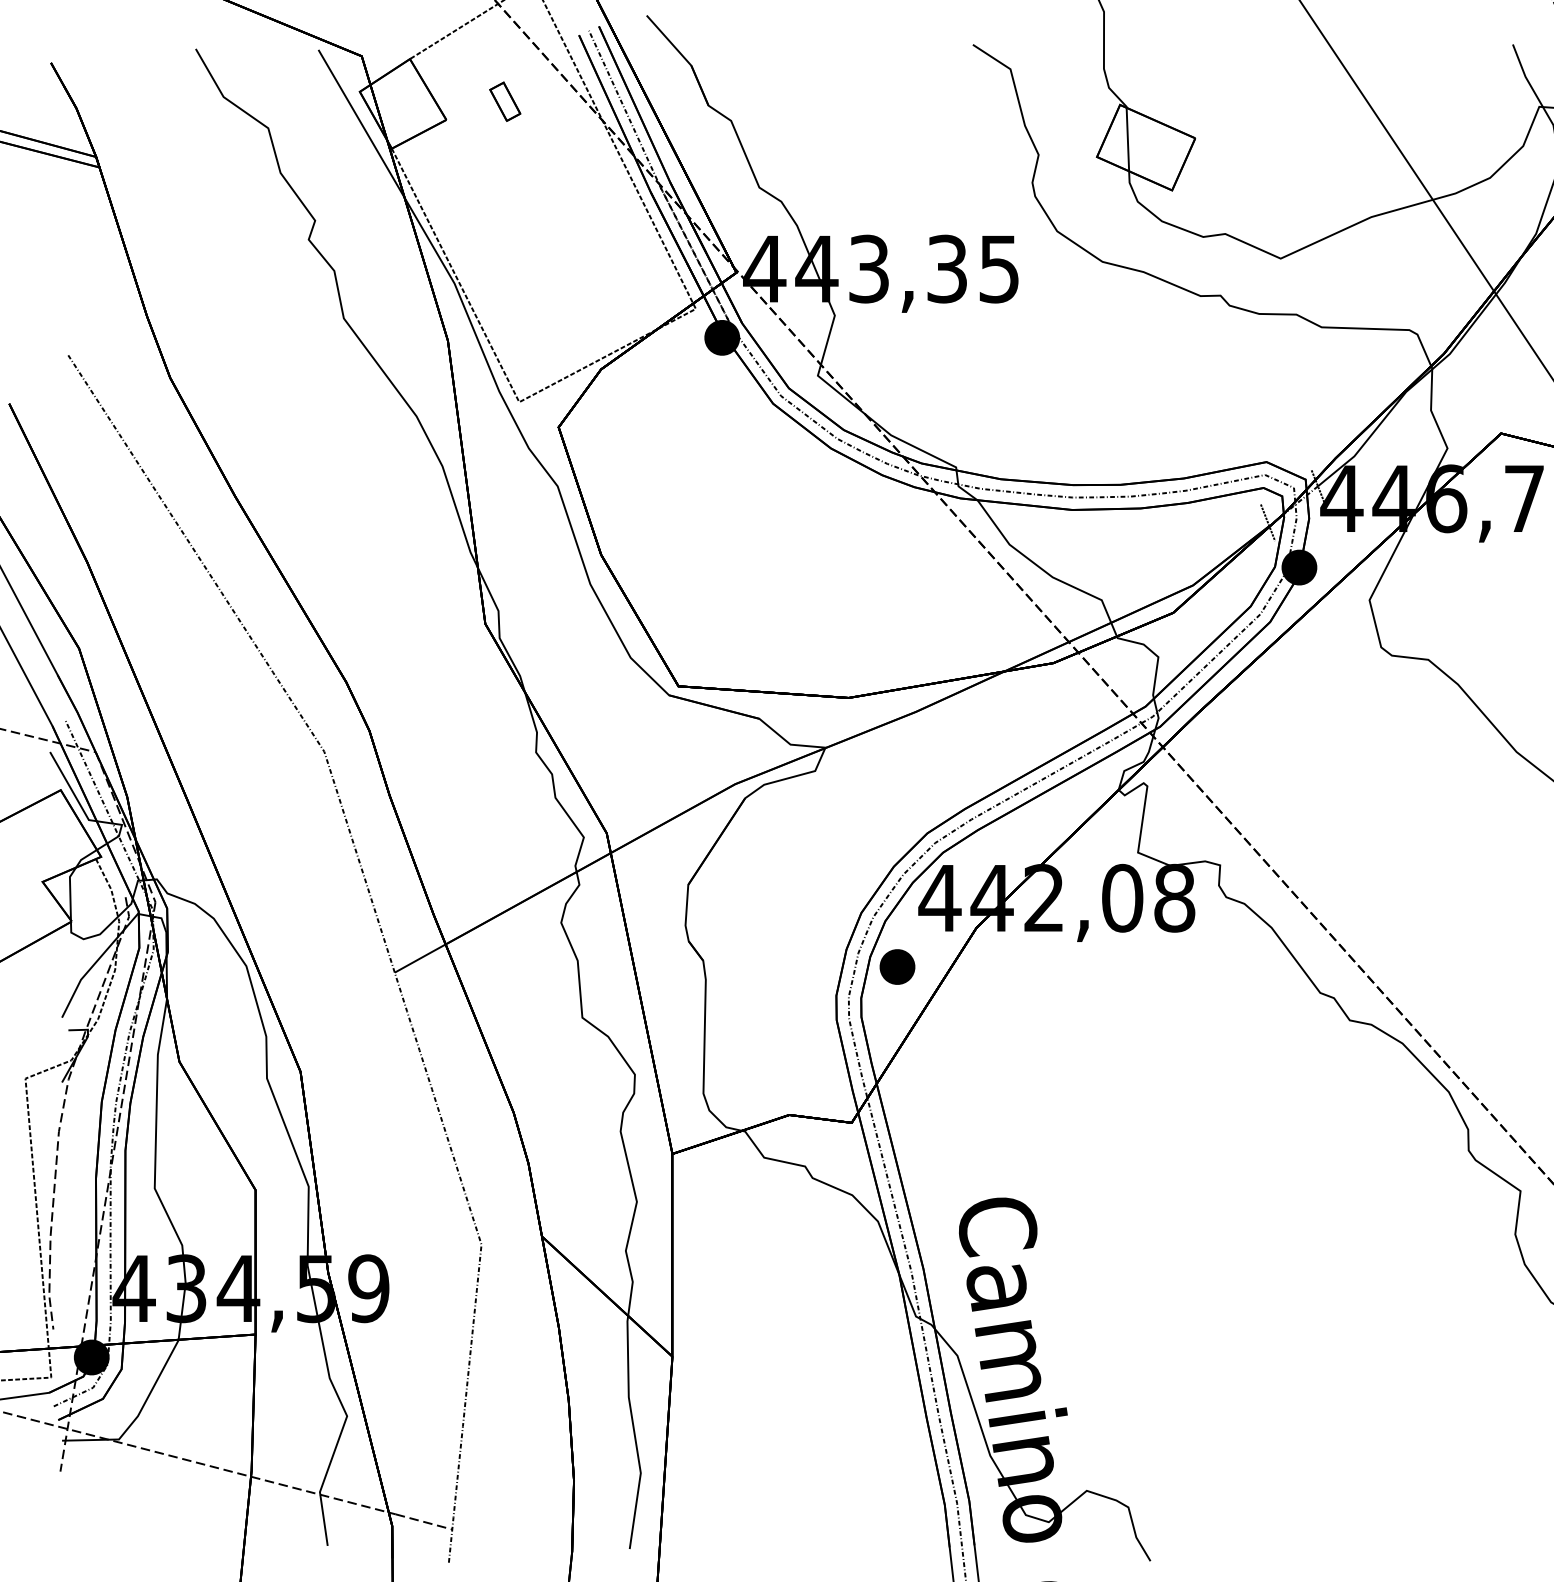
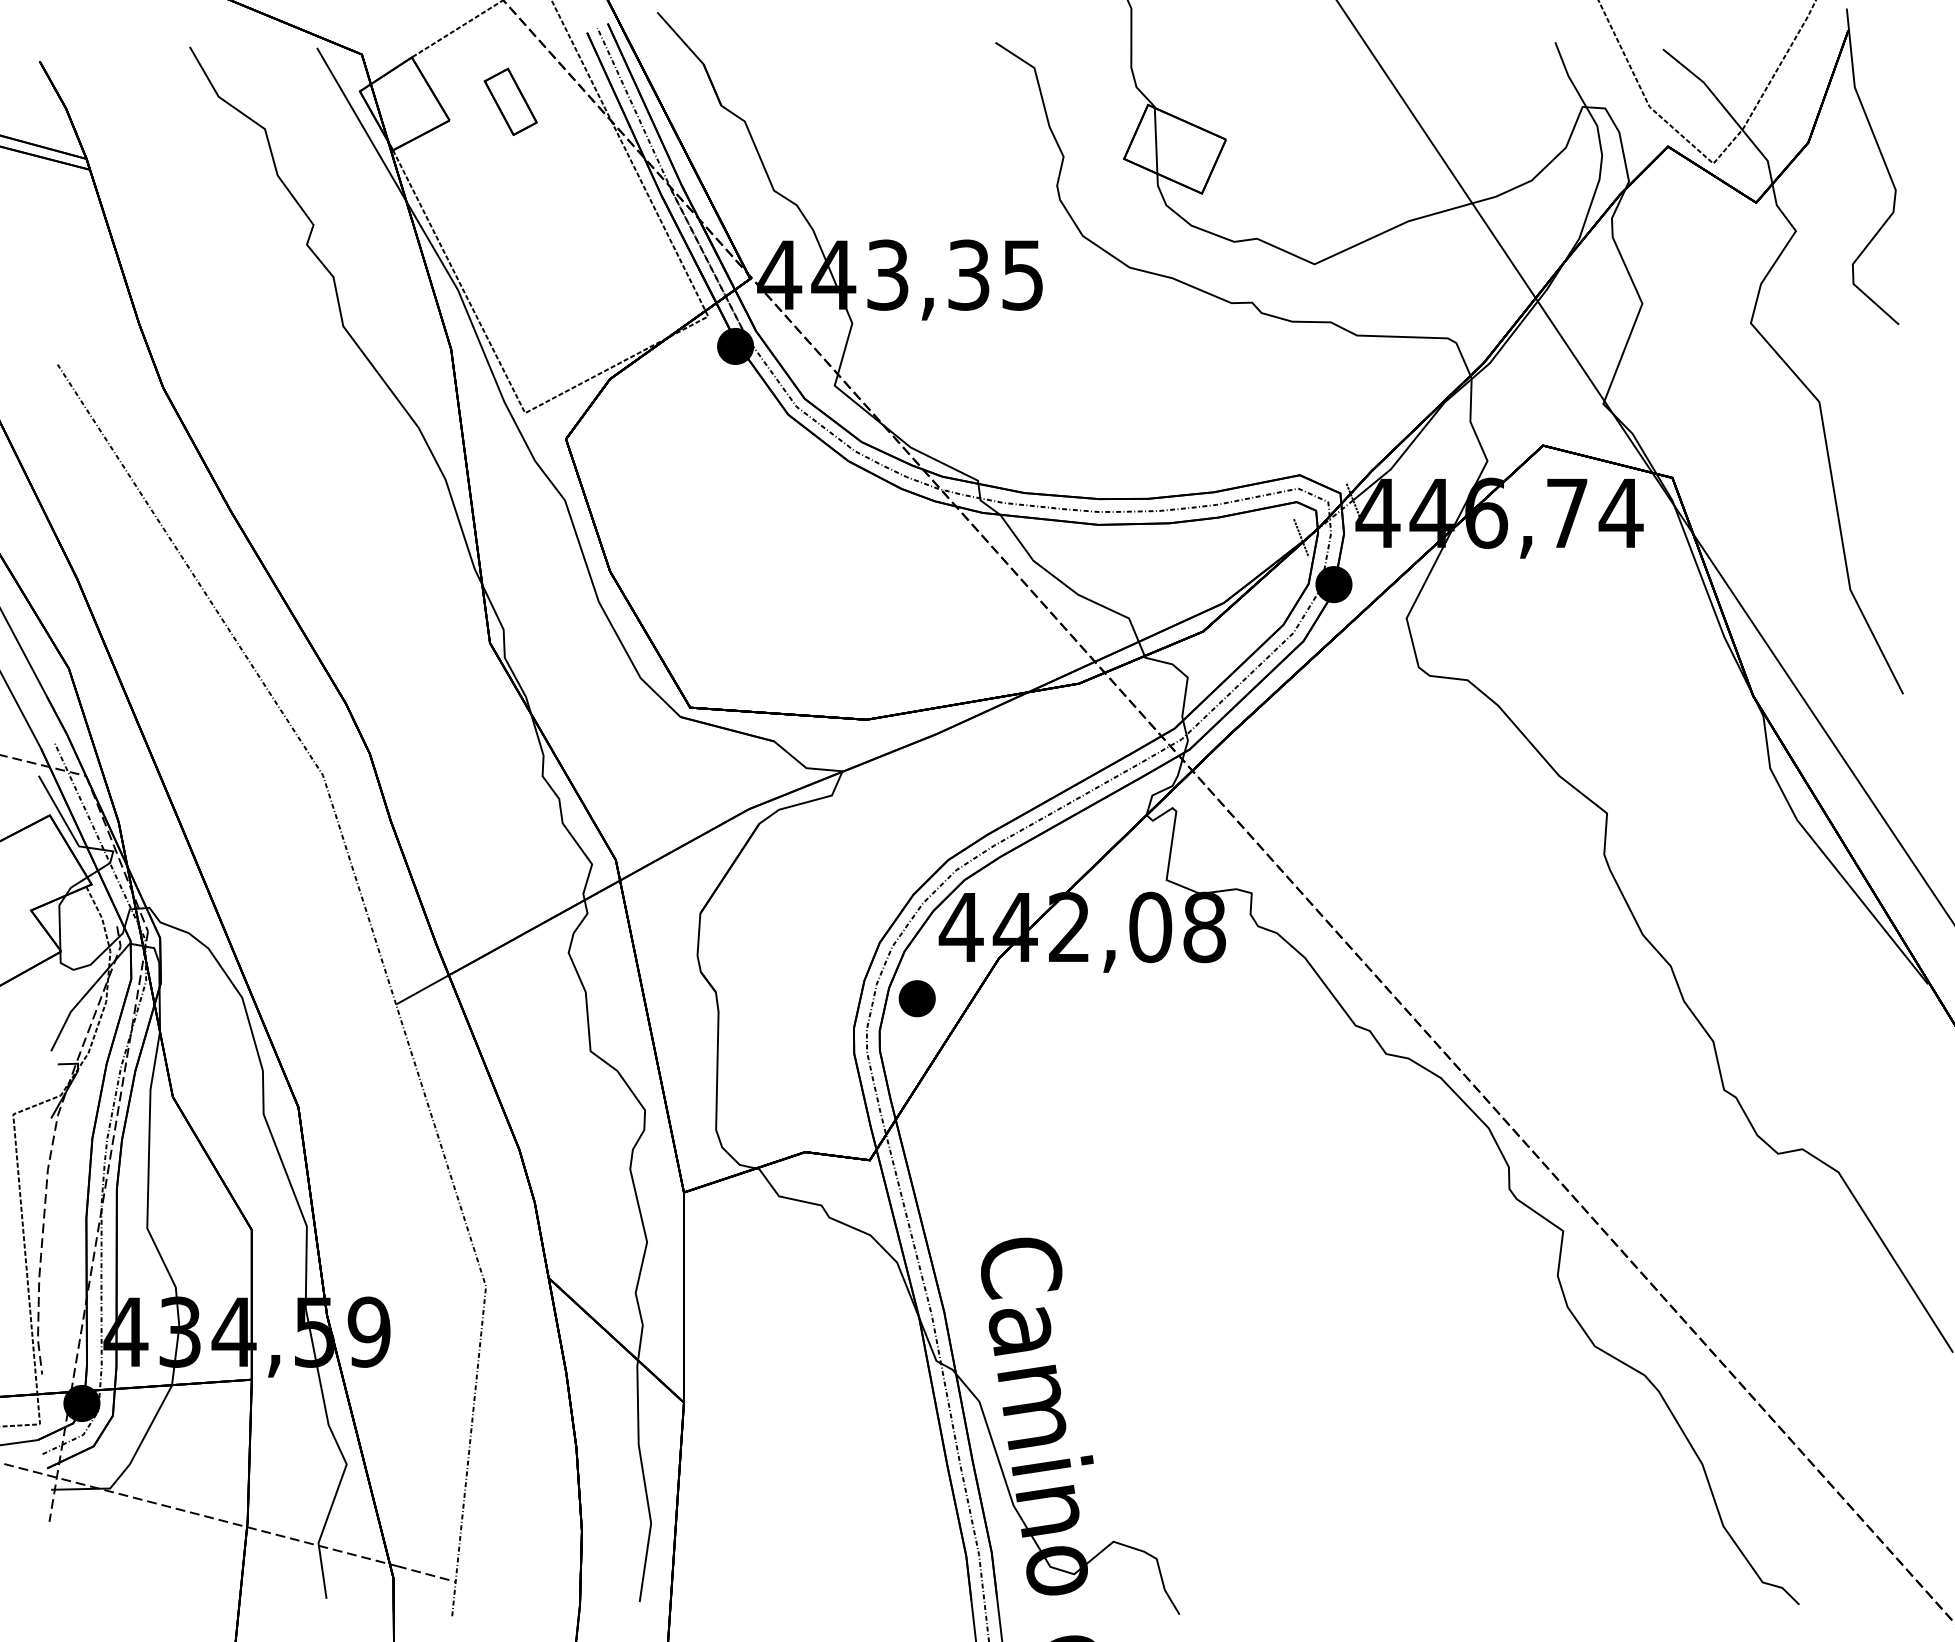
part: (505, 101) -> (510, 101), size x1.67

